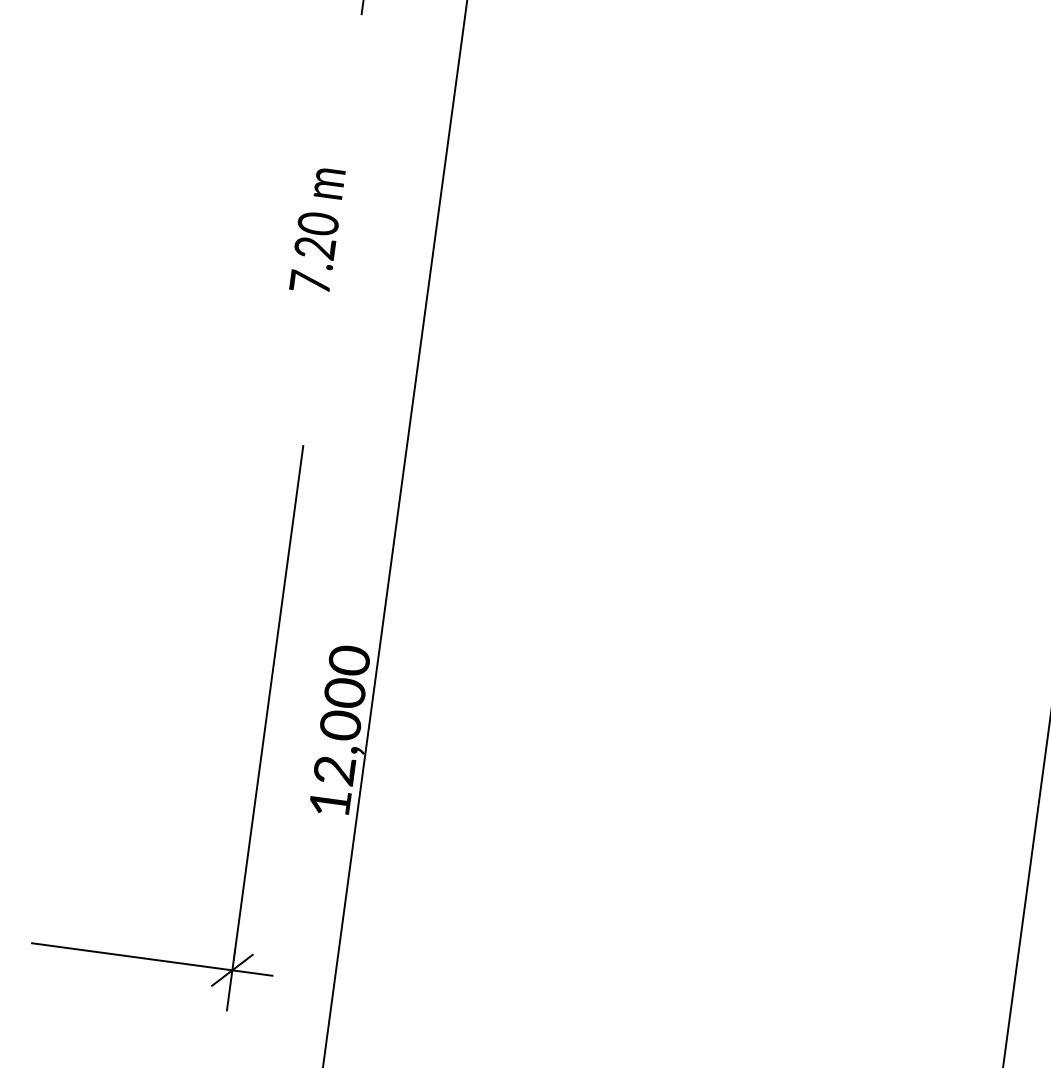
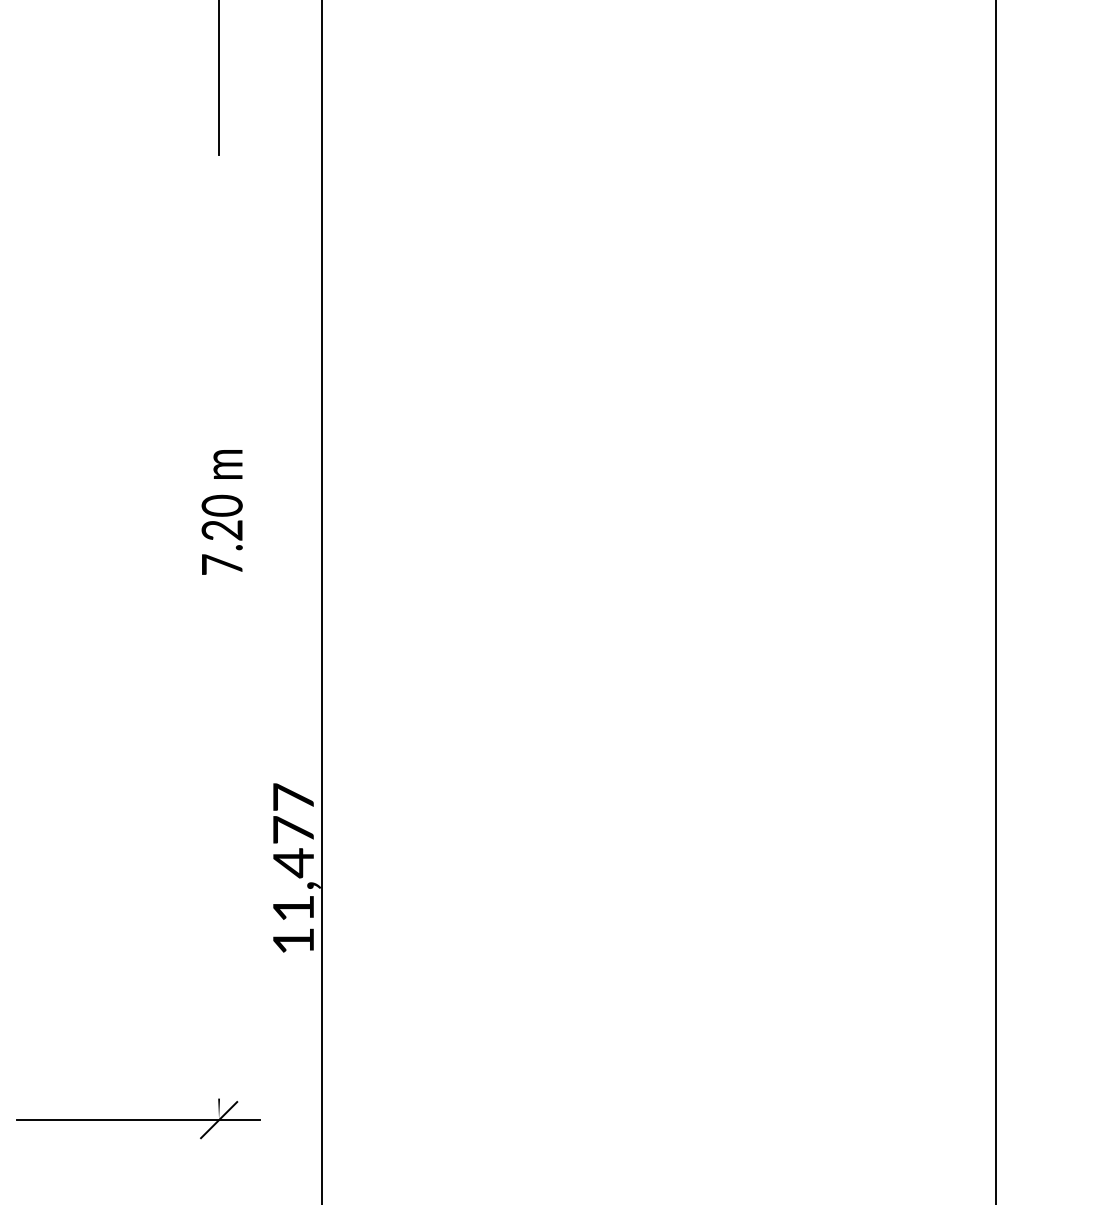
text: (316, 230) -> (221, 512), moved
text: (341, 715) -> (293, 852), 12,000 -> 11,477
line: (265, 728) -> (219, 875), removed

